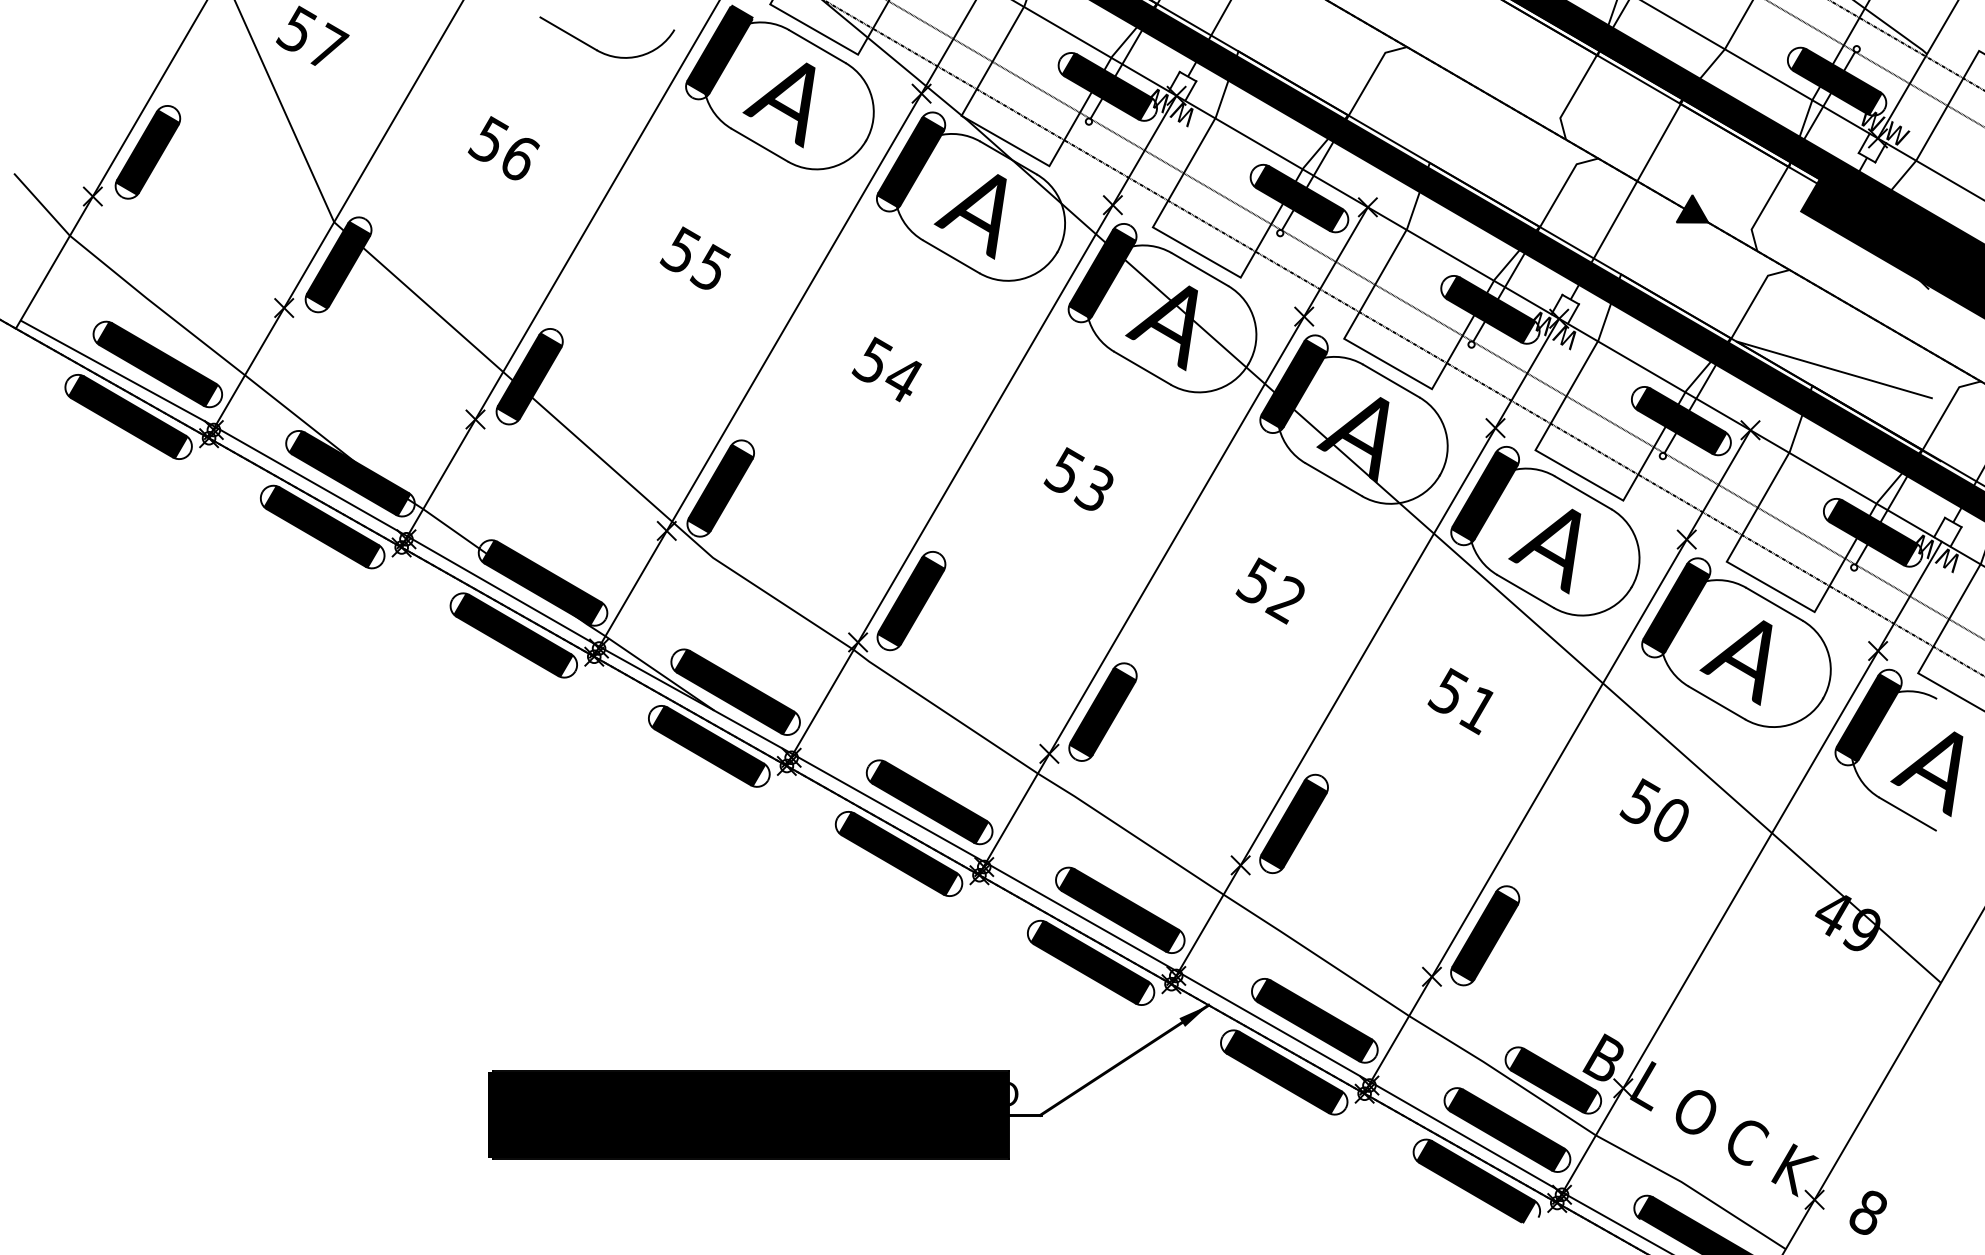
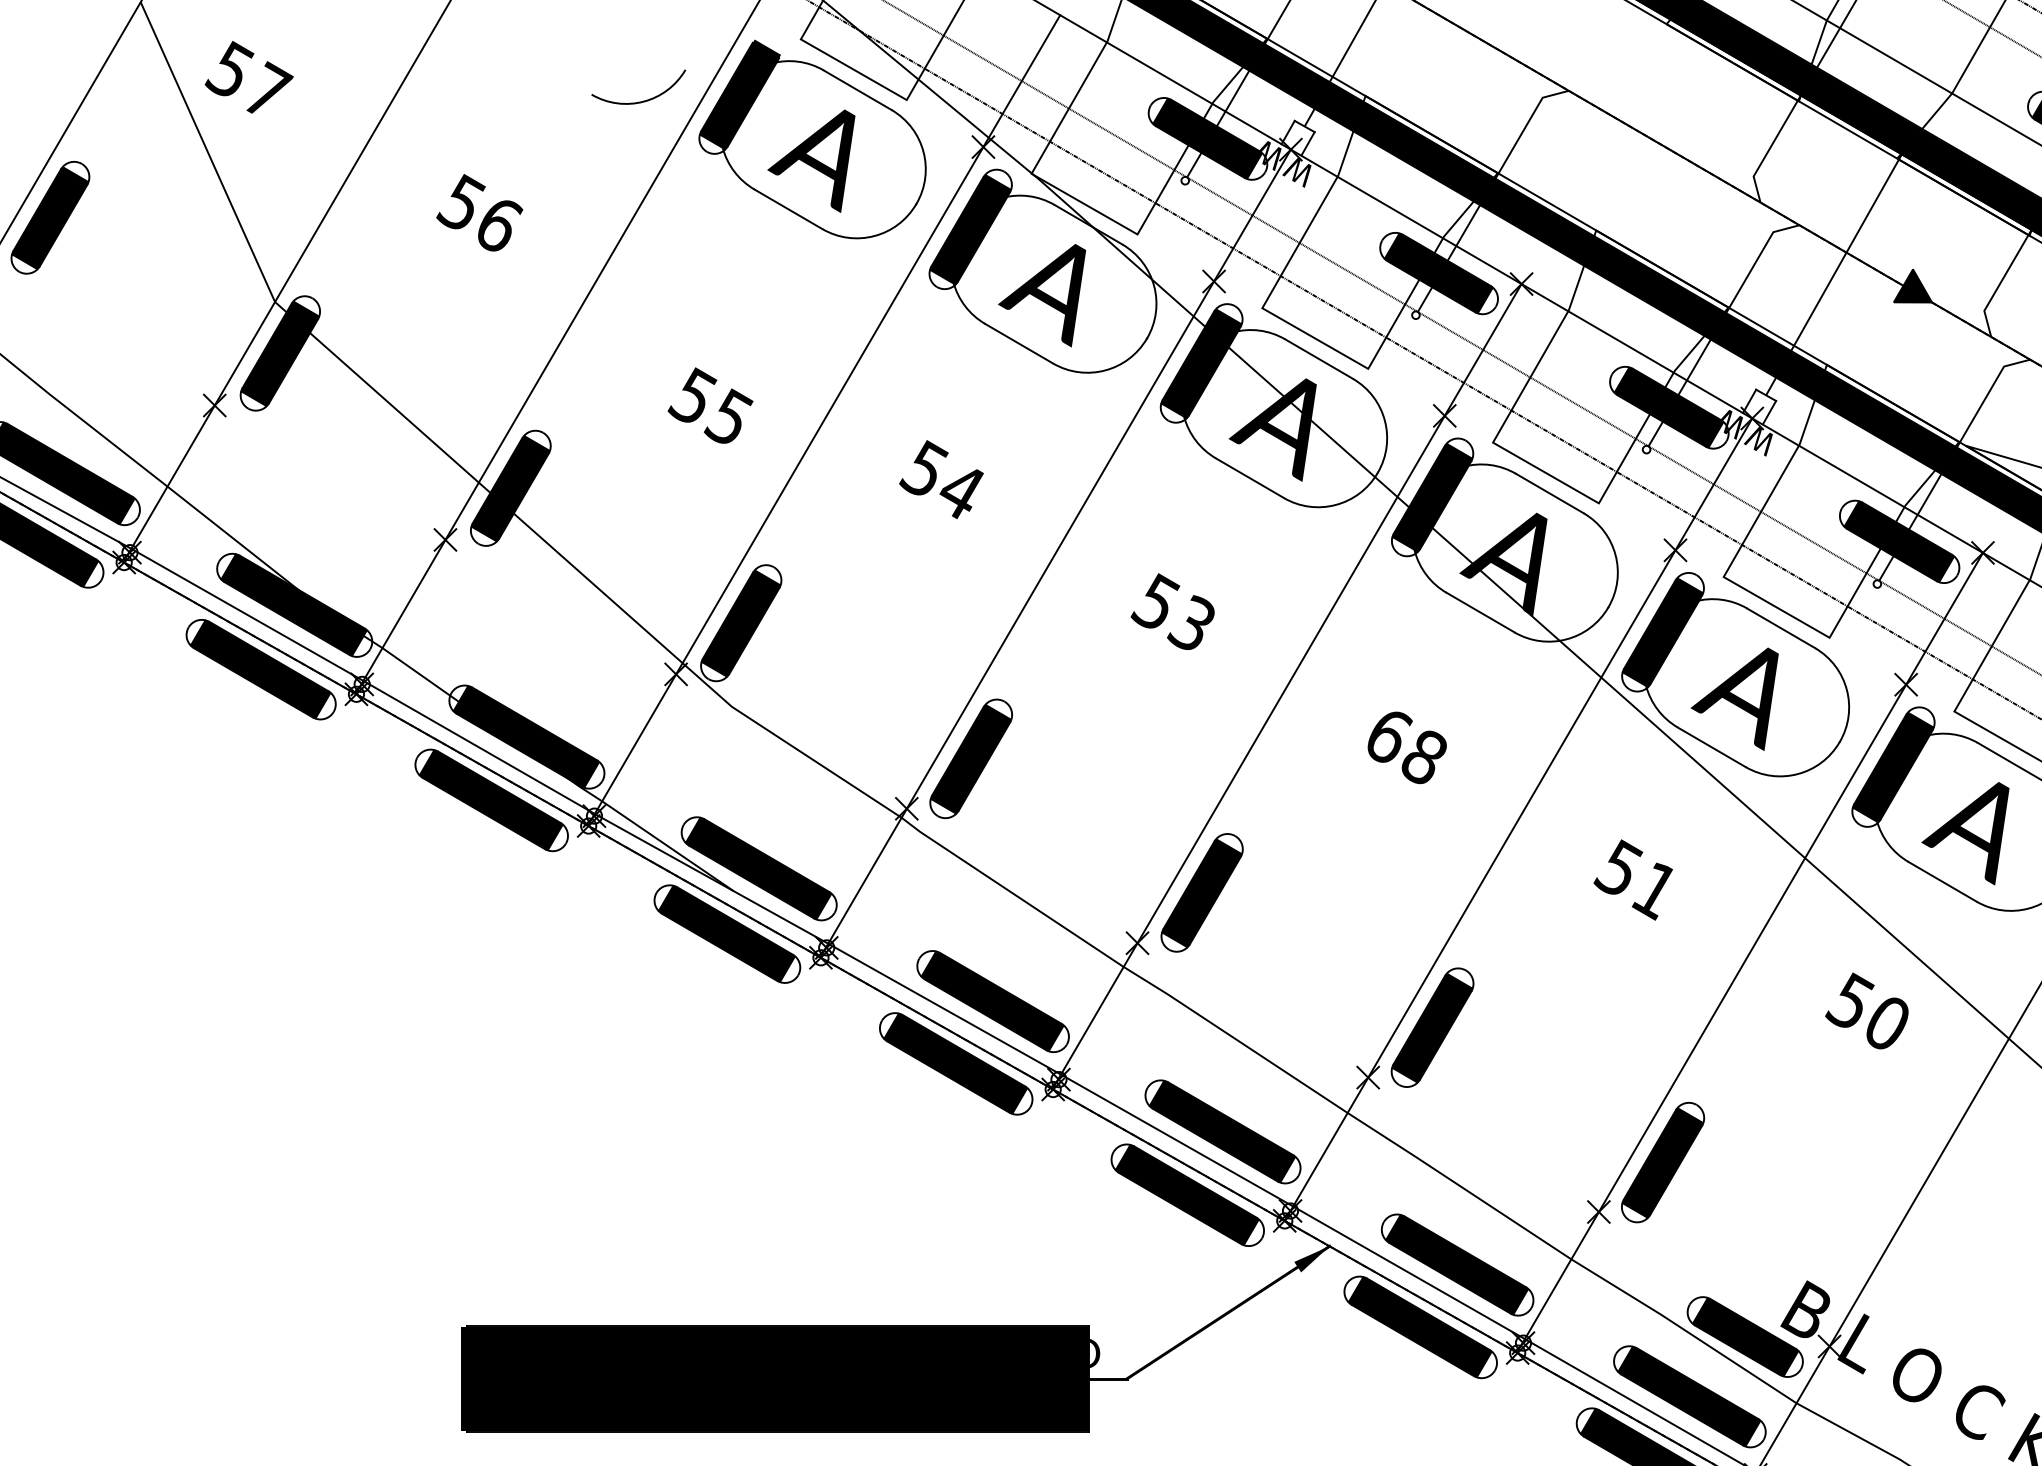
line: (568, 33) -> (557, 74), removed
text: (694, 257) -> (709, 404), moved
text: (1270, 590) -> (1404, 746), 52 -> 68

